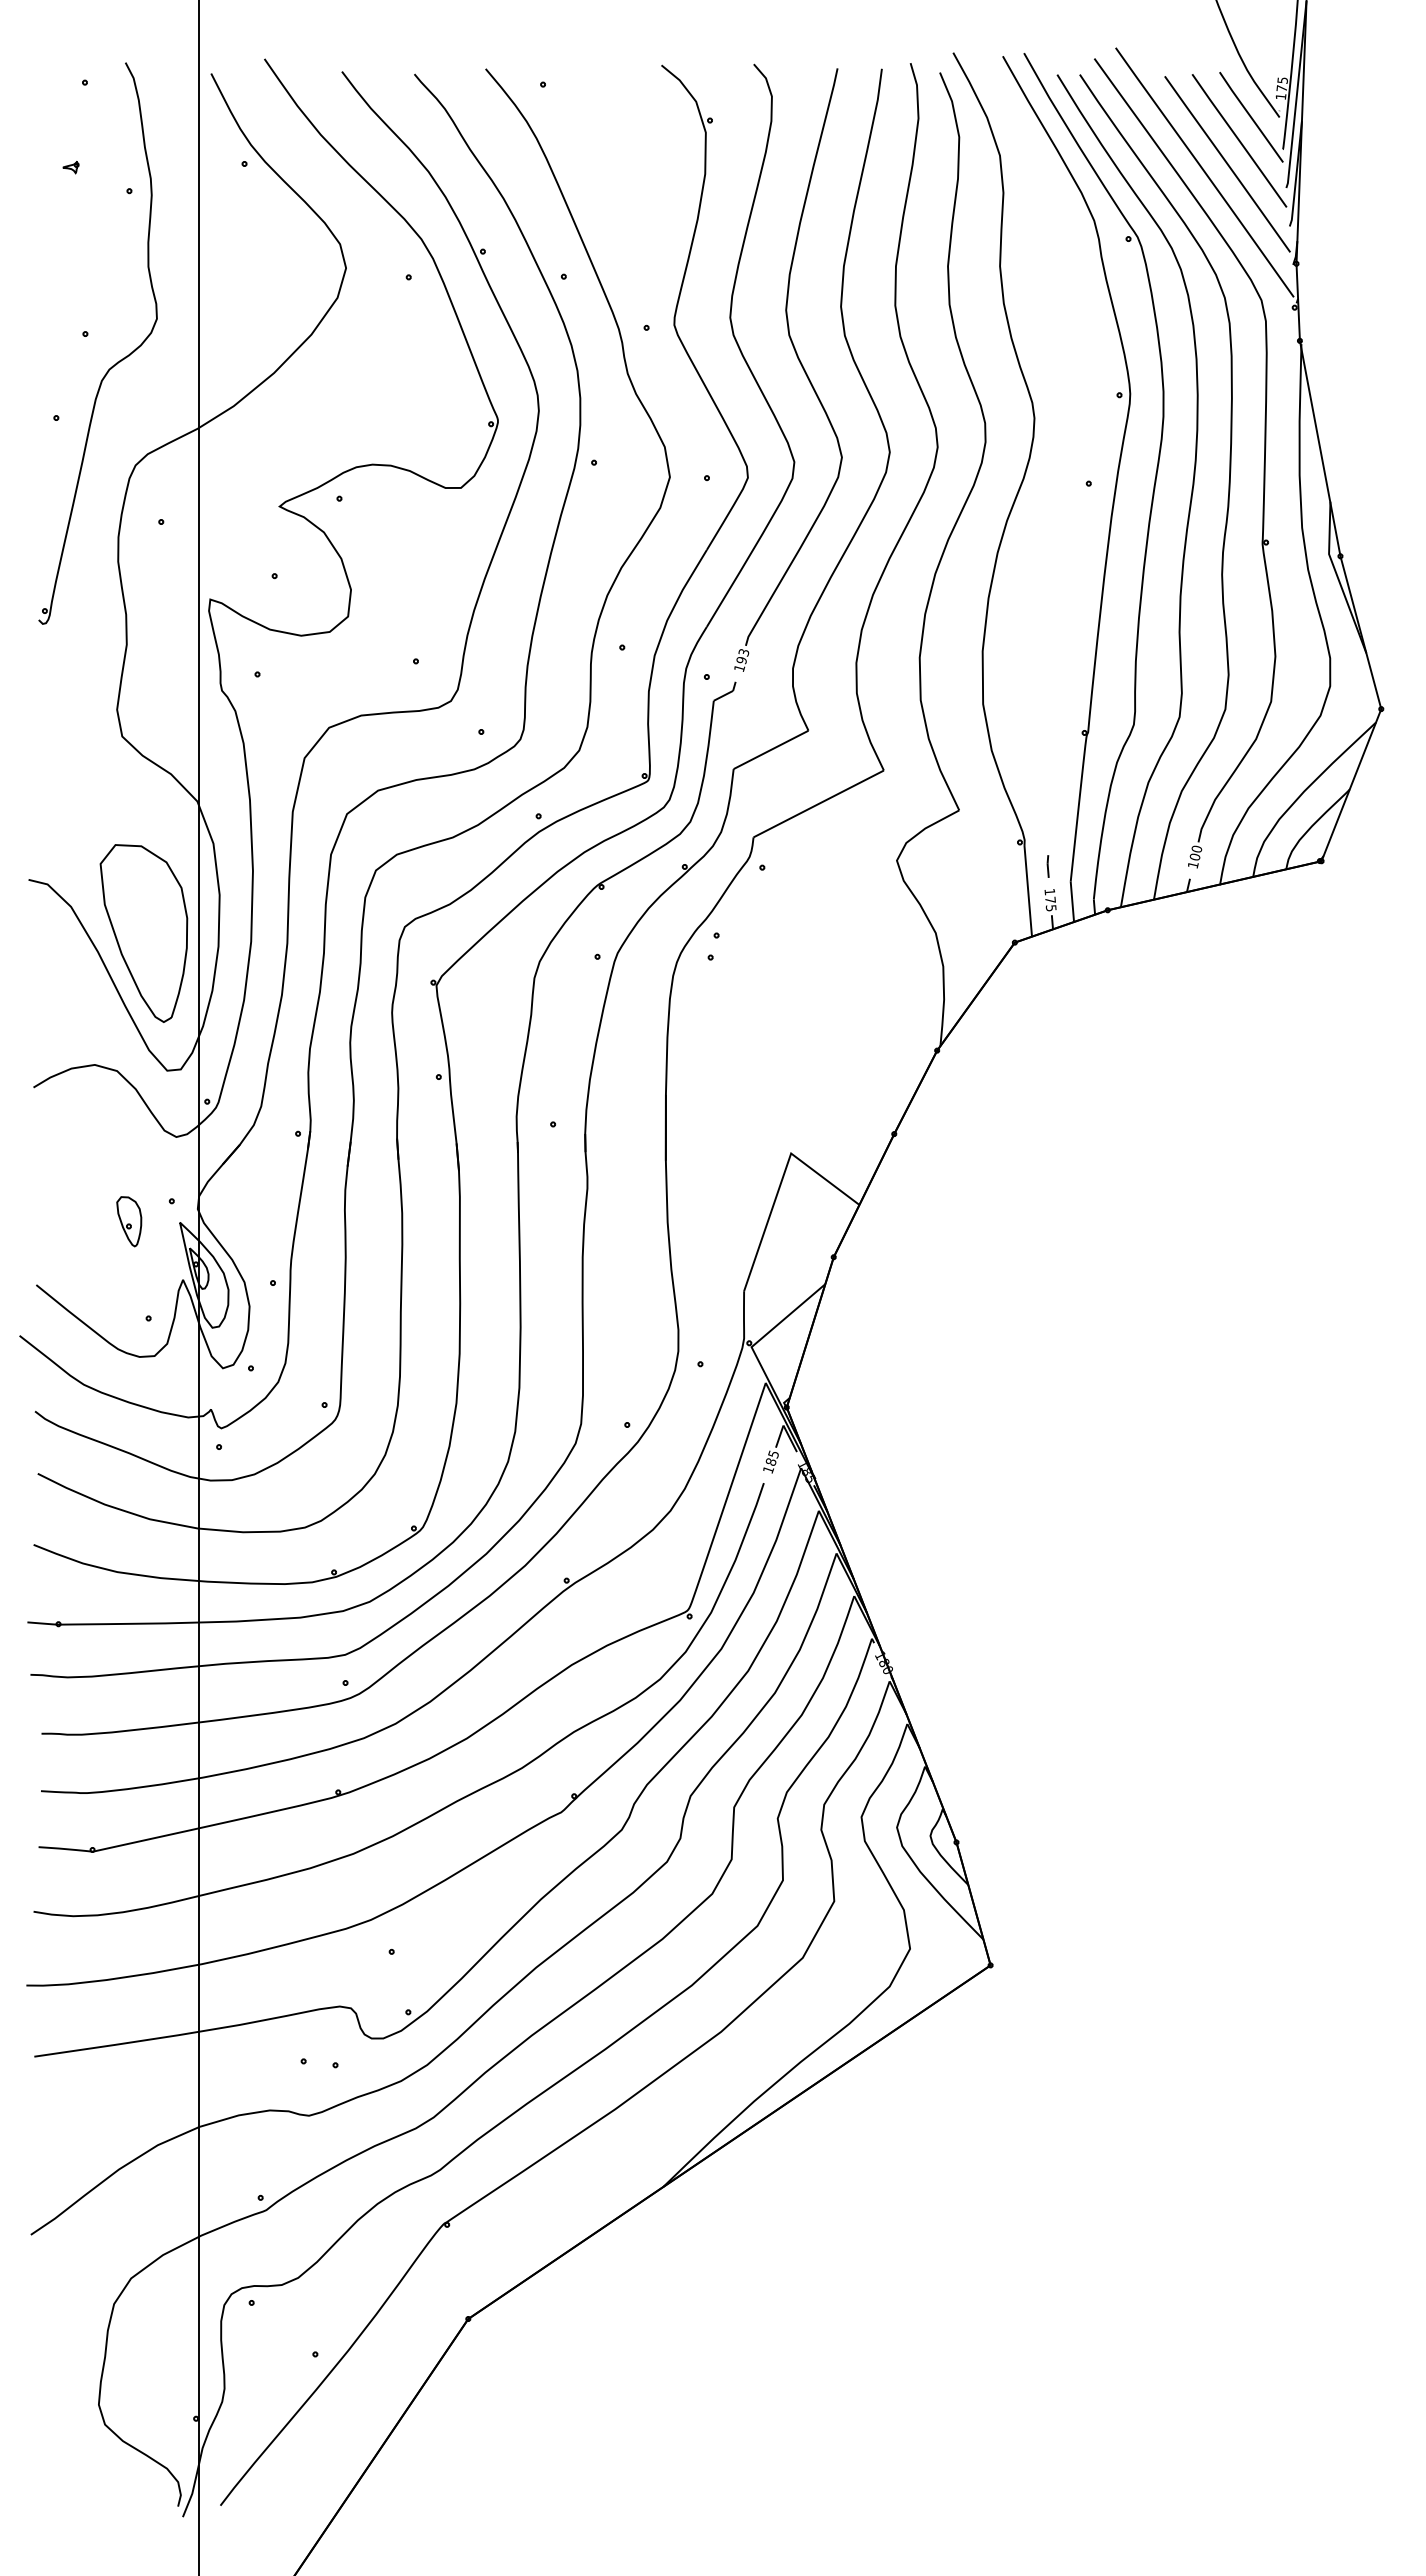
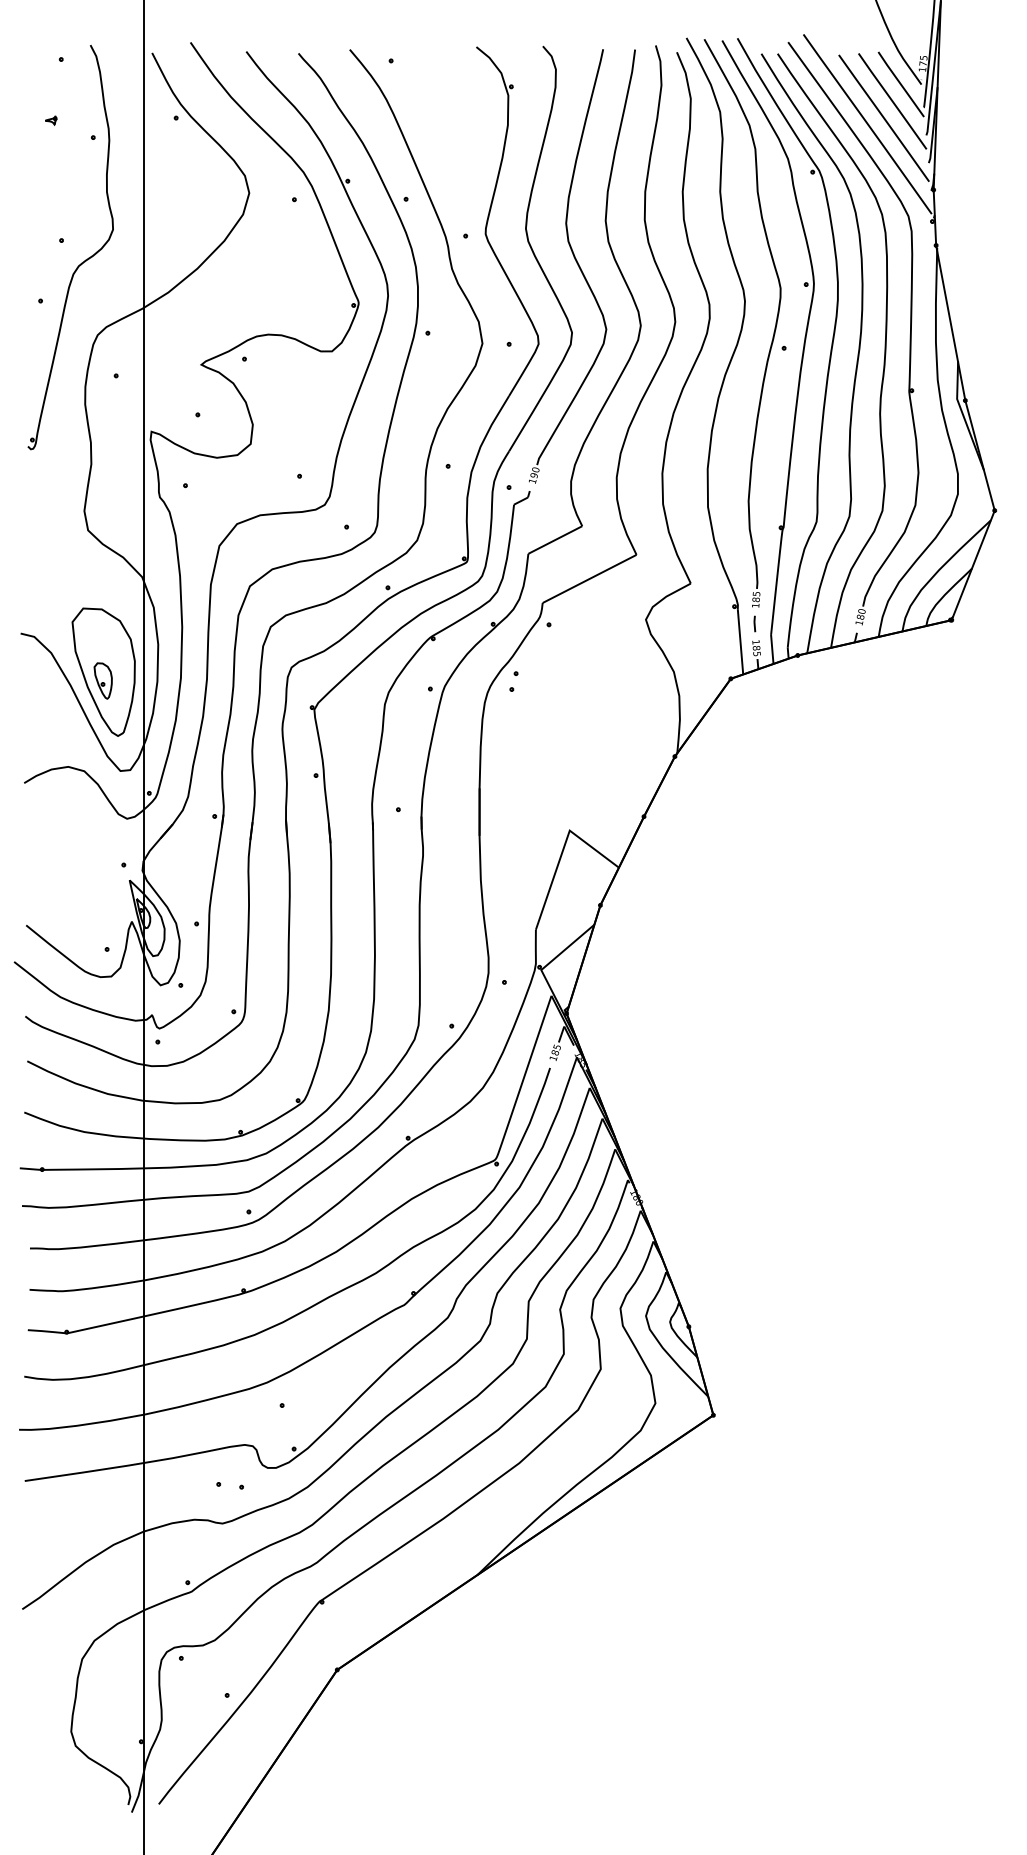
part: (1075, 456) -> (774, 328), added
text: (743, 652) -> (535, 469), 193 -> 190
text: (1194, 856) -> (860, 616), 100 -> 180
text: (1050, 899) -> (756, 647), 175 -> 185
part: (129, 1221) -> (103, 680), moved

